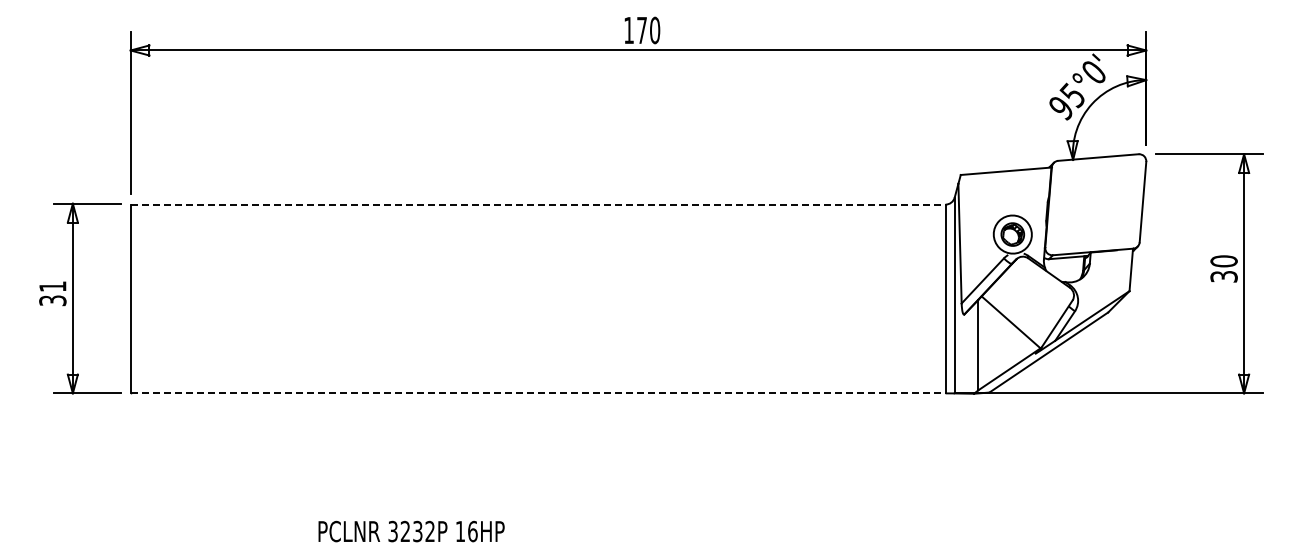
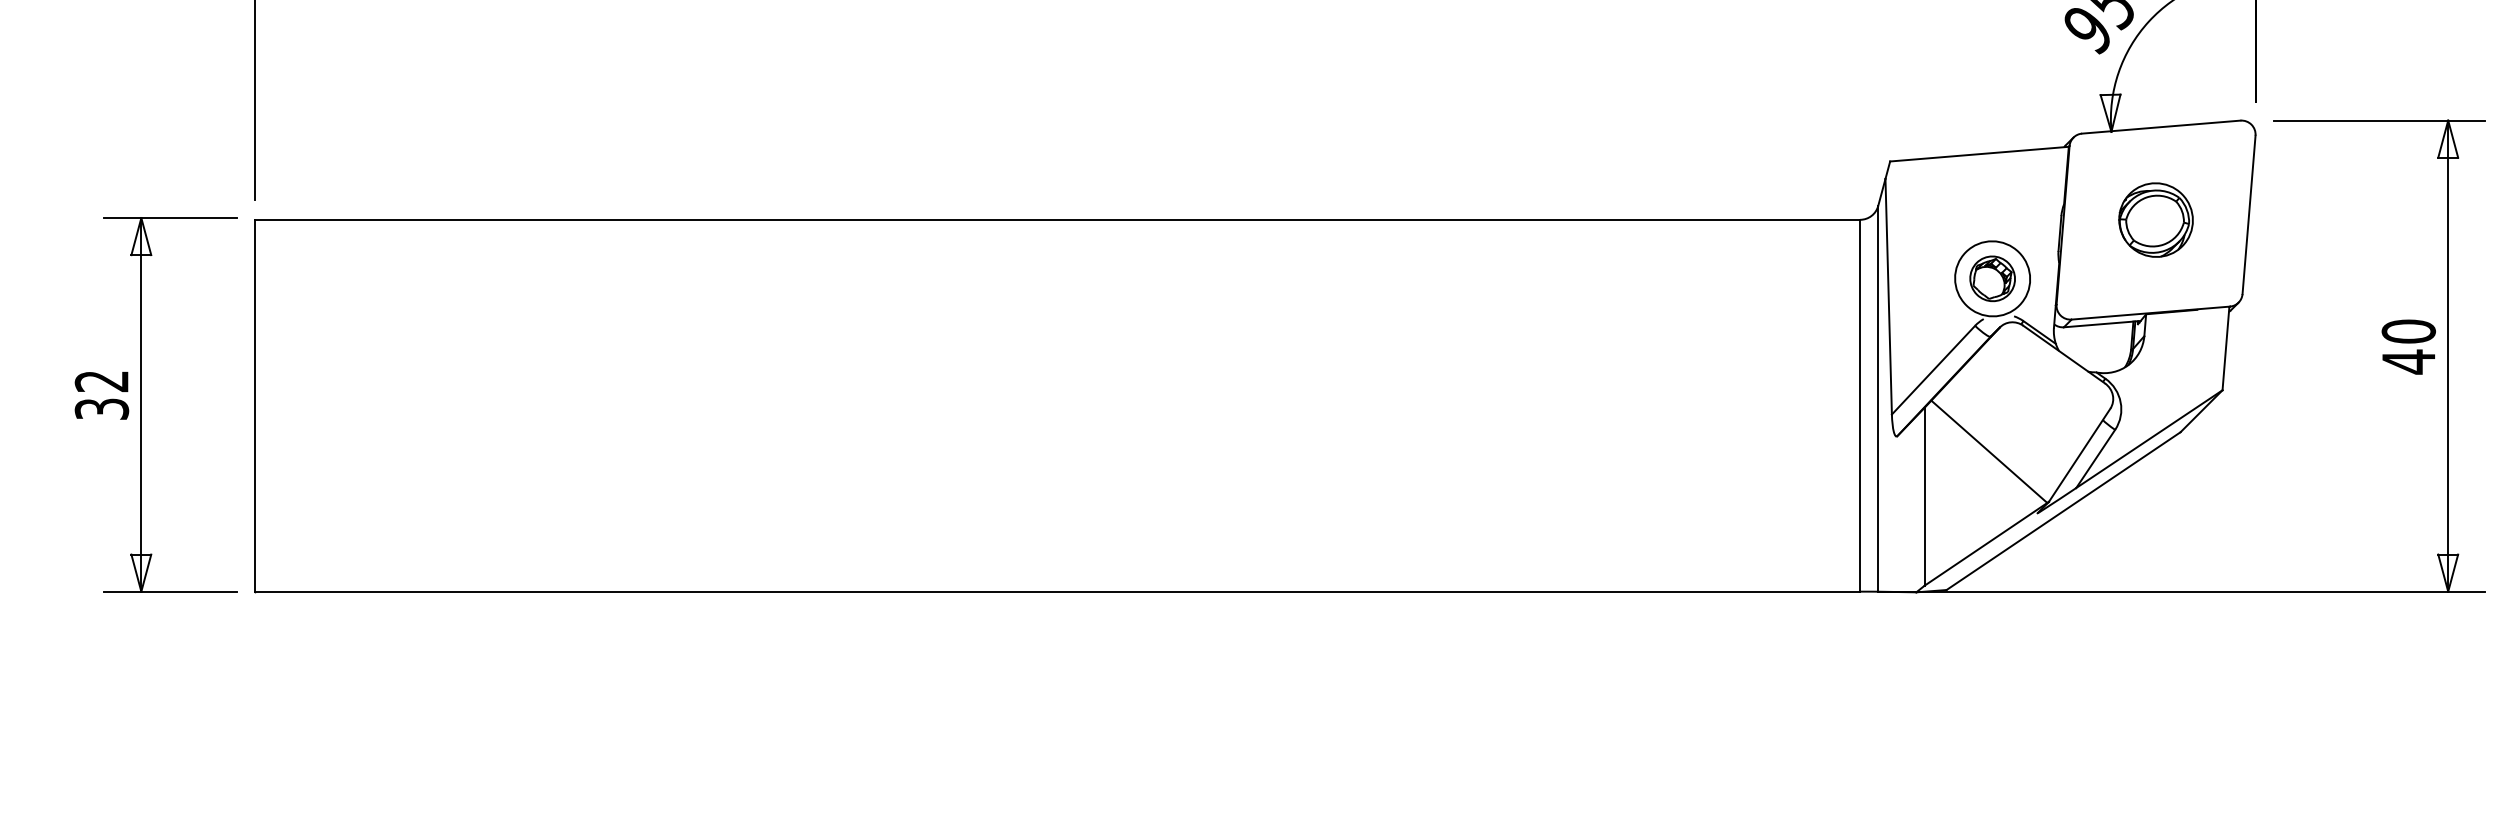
line: (538, 204) -> (1058, 219), dashed -> solid
part: (1095, 204) -> (2155, 219), added
text: (1223, 276) -> (2407, 361), 30 -> 40
text: (52, 286) -> (101, 381), 31 -> 32
line: (538, 393) -> (1058, 591), dashed -> solid

